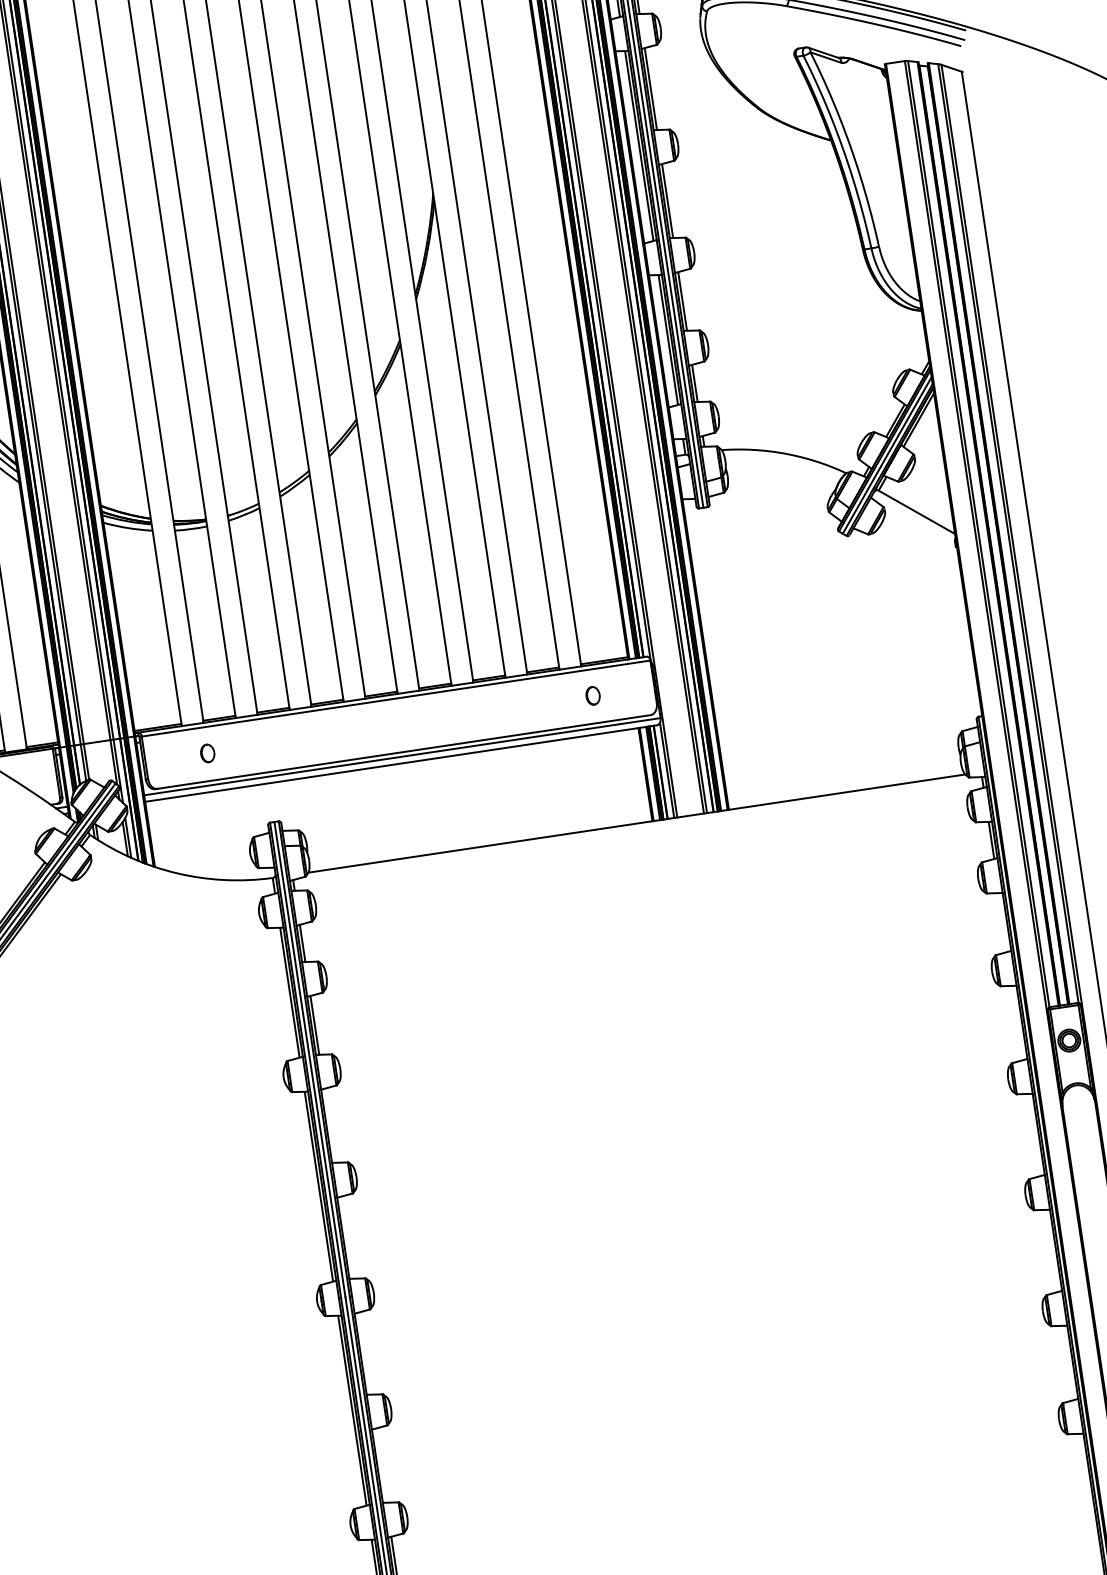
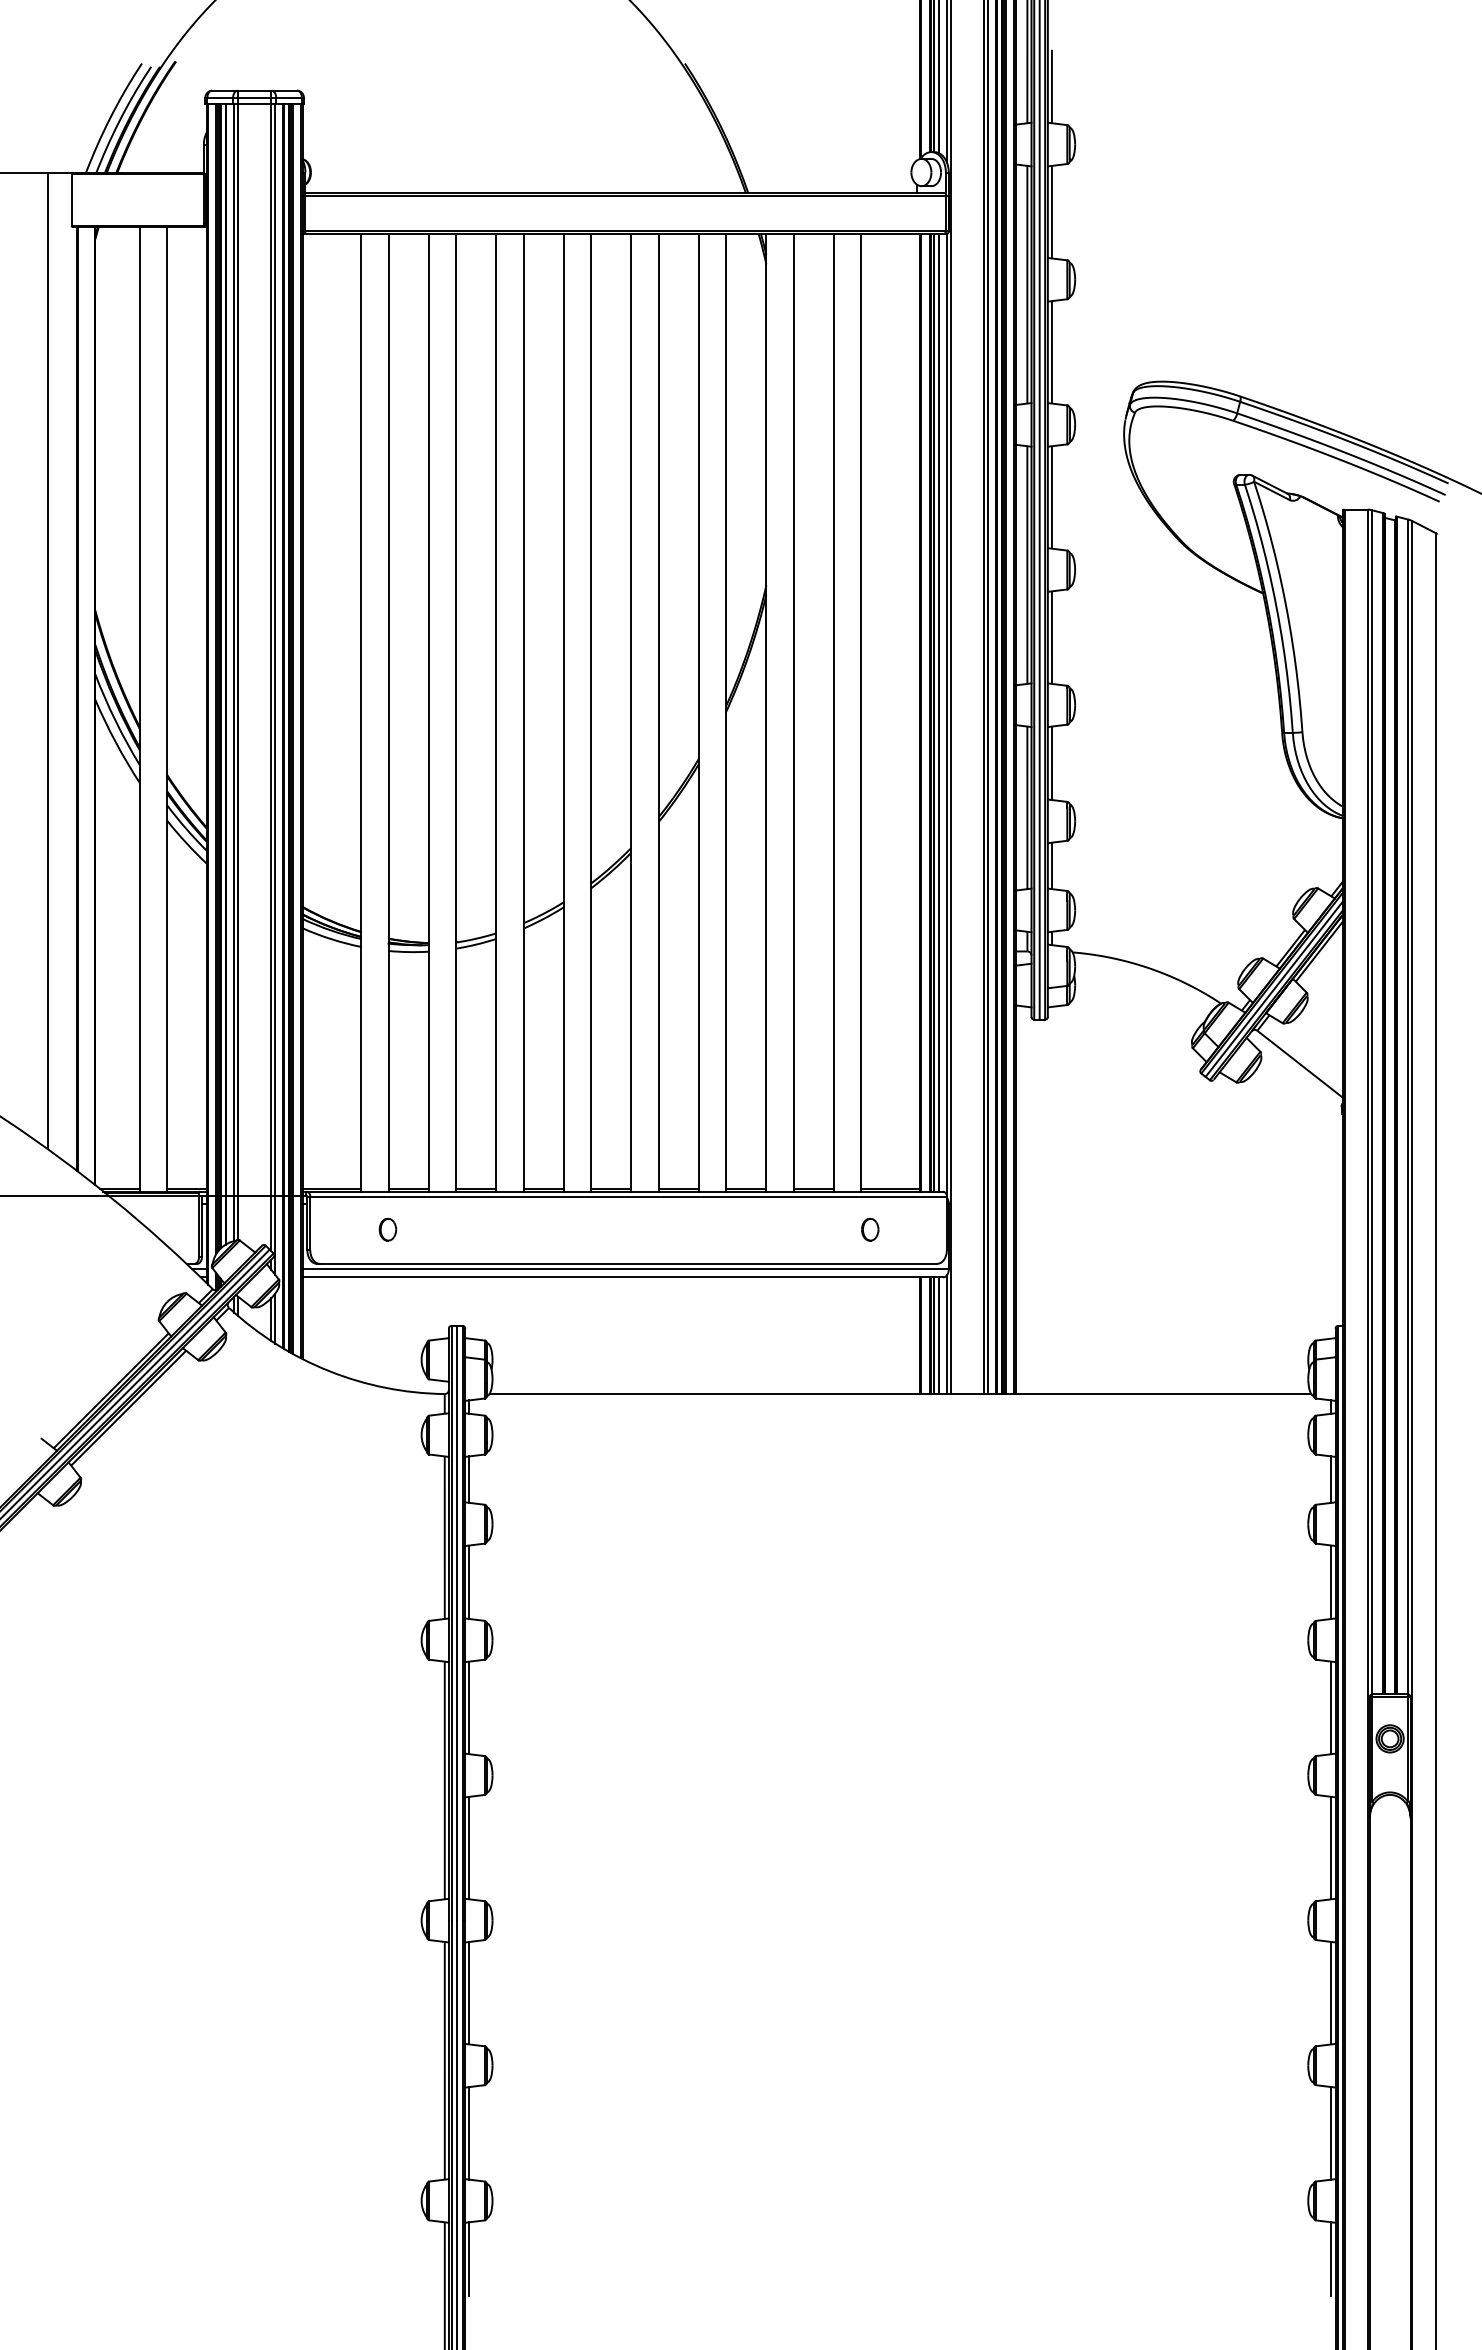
line: (1003, 921) -> (1331, 1581), added
line: (1018, 1022) -> (1331, 1707), added
line: (329, 1125) -> (469, 1707), added
line: (1035, 1134) -> (1331, 1847), added
line: (346, 1237) -> (469, 1847), added
line: (1052, 1250) -> (1331, 1992), added
line: (363, 1353) -> (469, 1992), added
line: (1069, 1362) -> (1331, 2133), added
line: (1084, 1462) -> (1331, 2258), added
line: (380, 1465) -> (469, 2133), added

